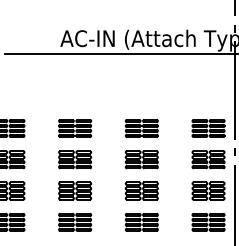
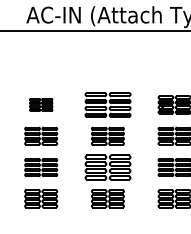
part: (74, 128) -> (40, 105), size x0.7
part: (141, 128) -> (107, 105), size x1.4
part: (141, 190) -> (107, 167), size x1.4

